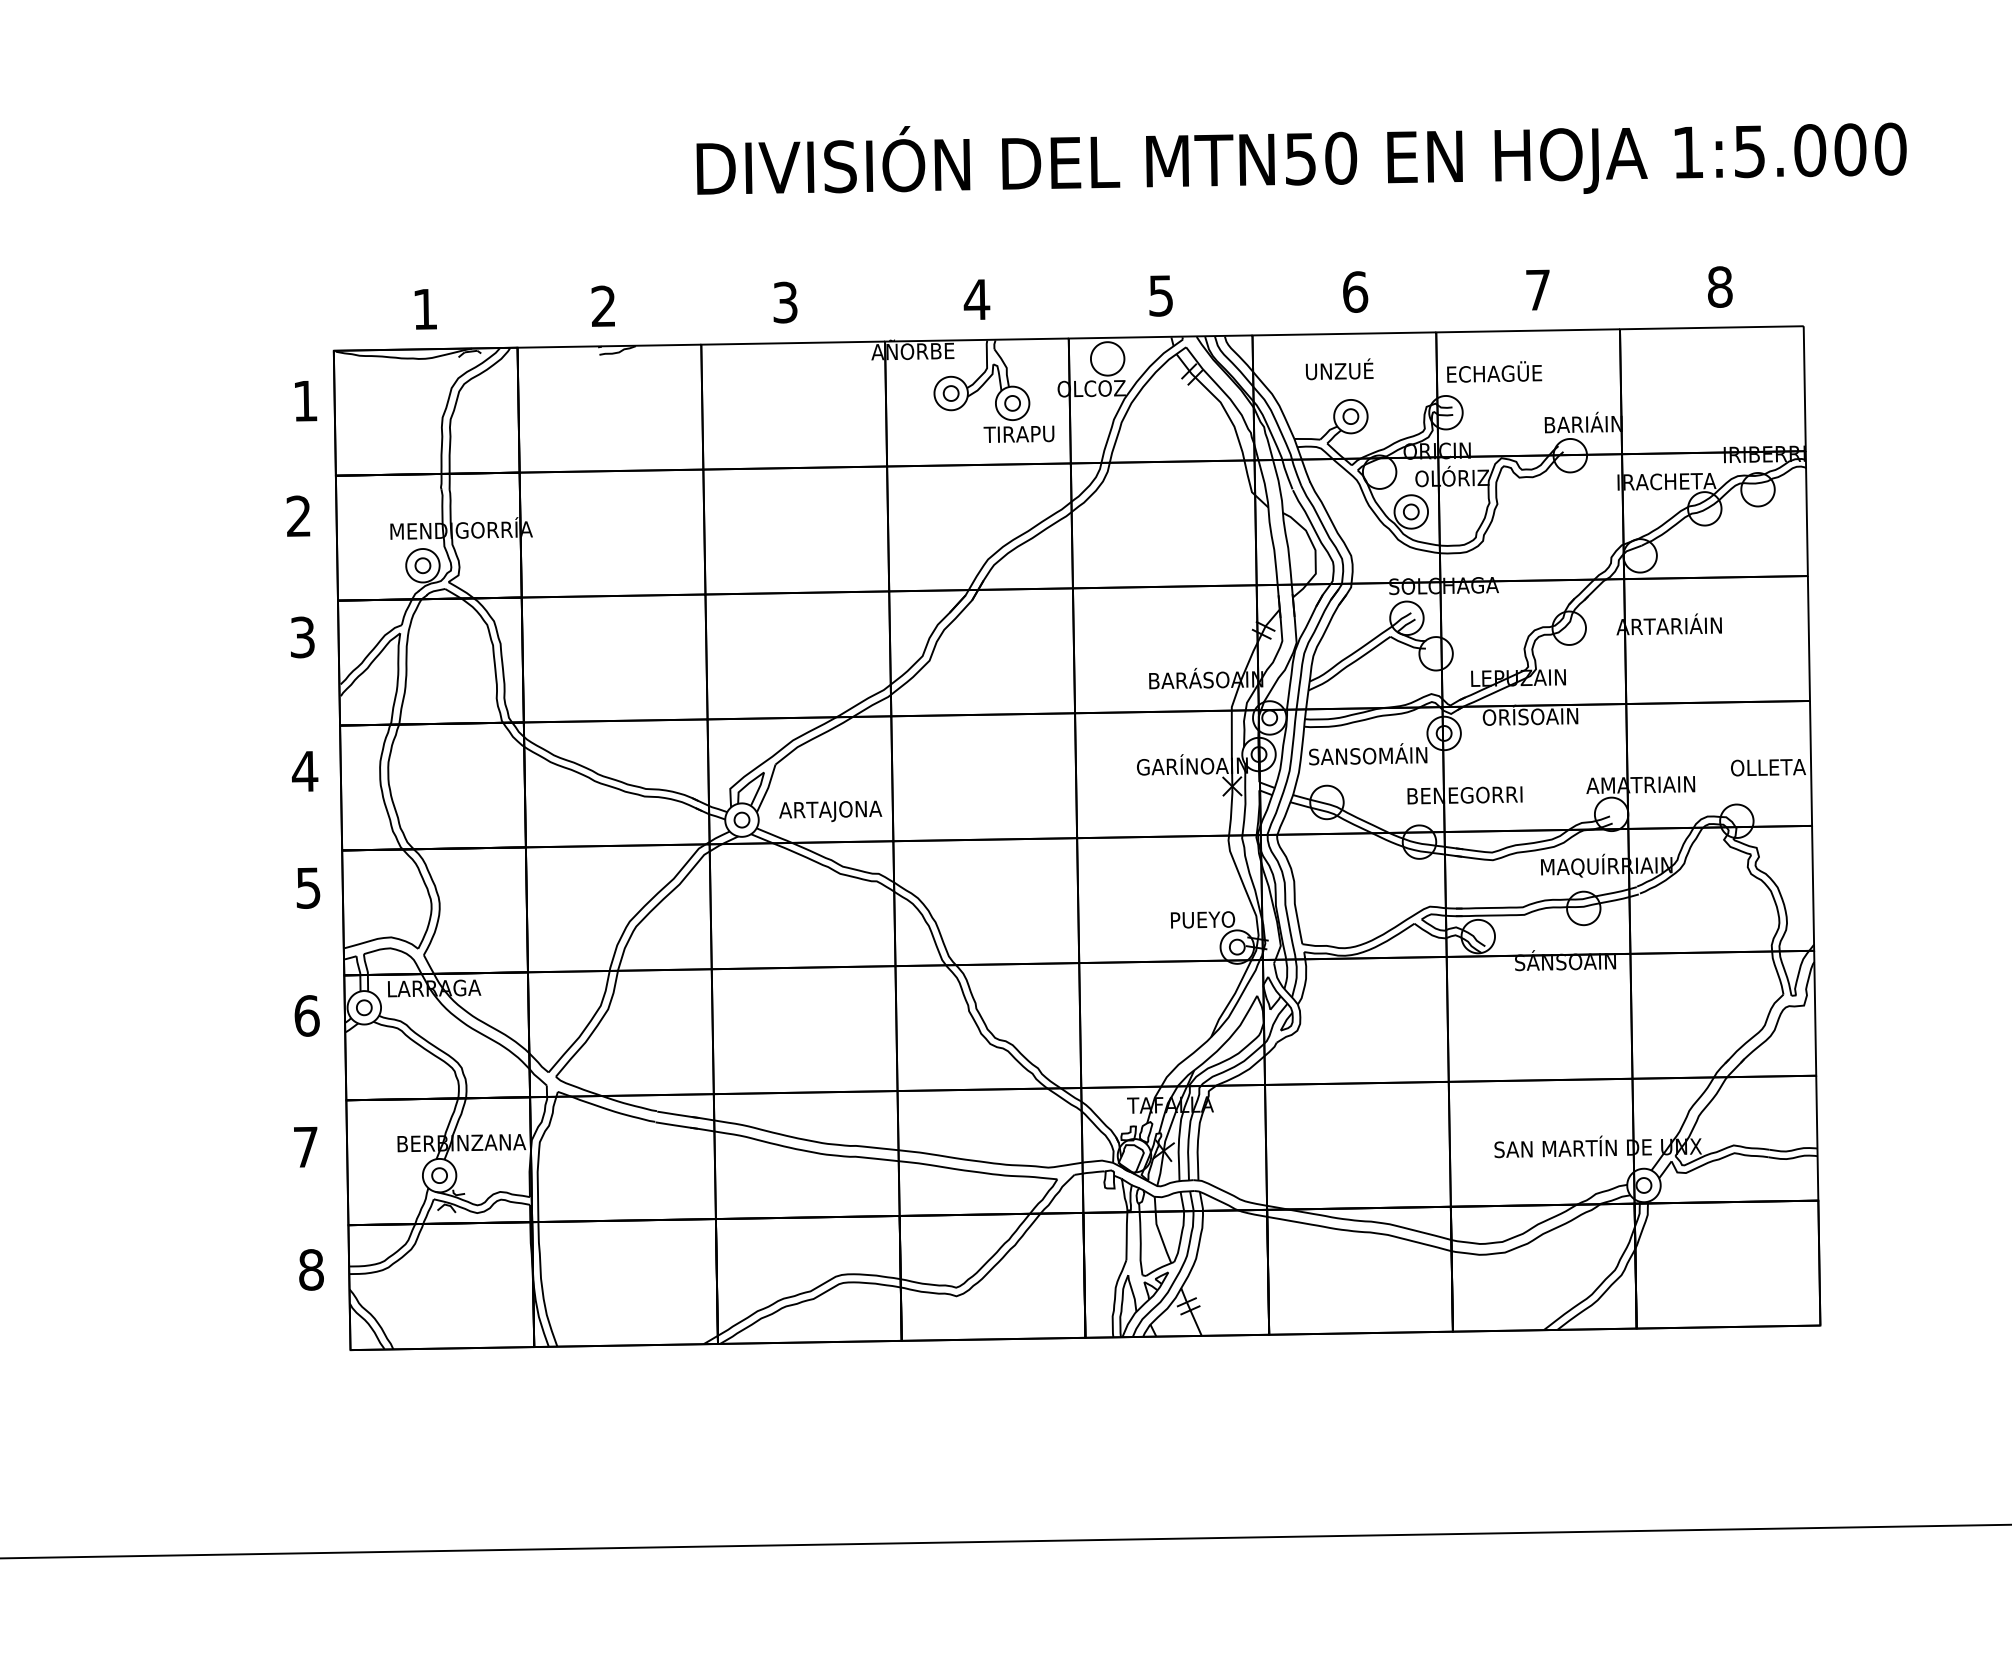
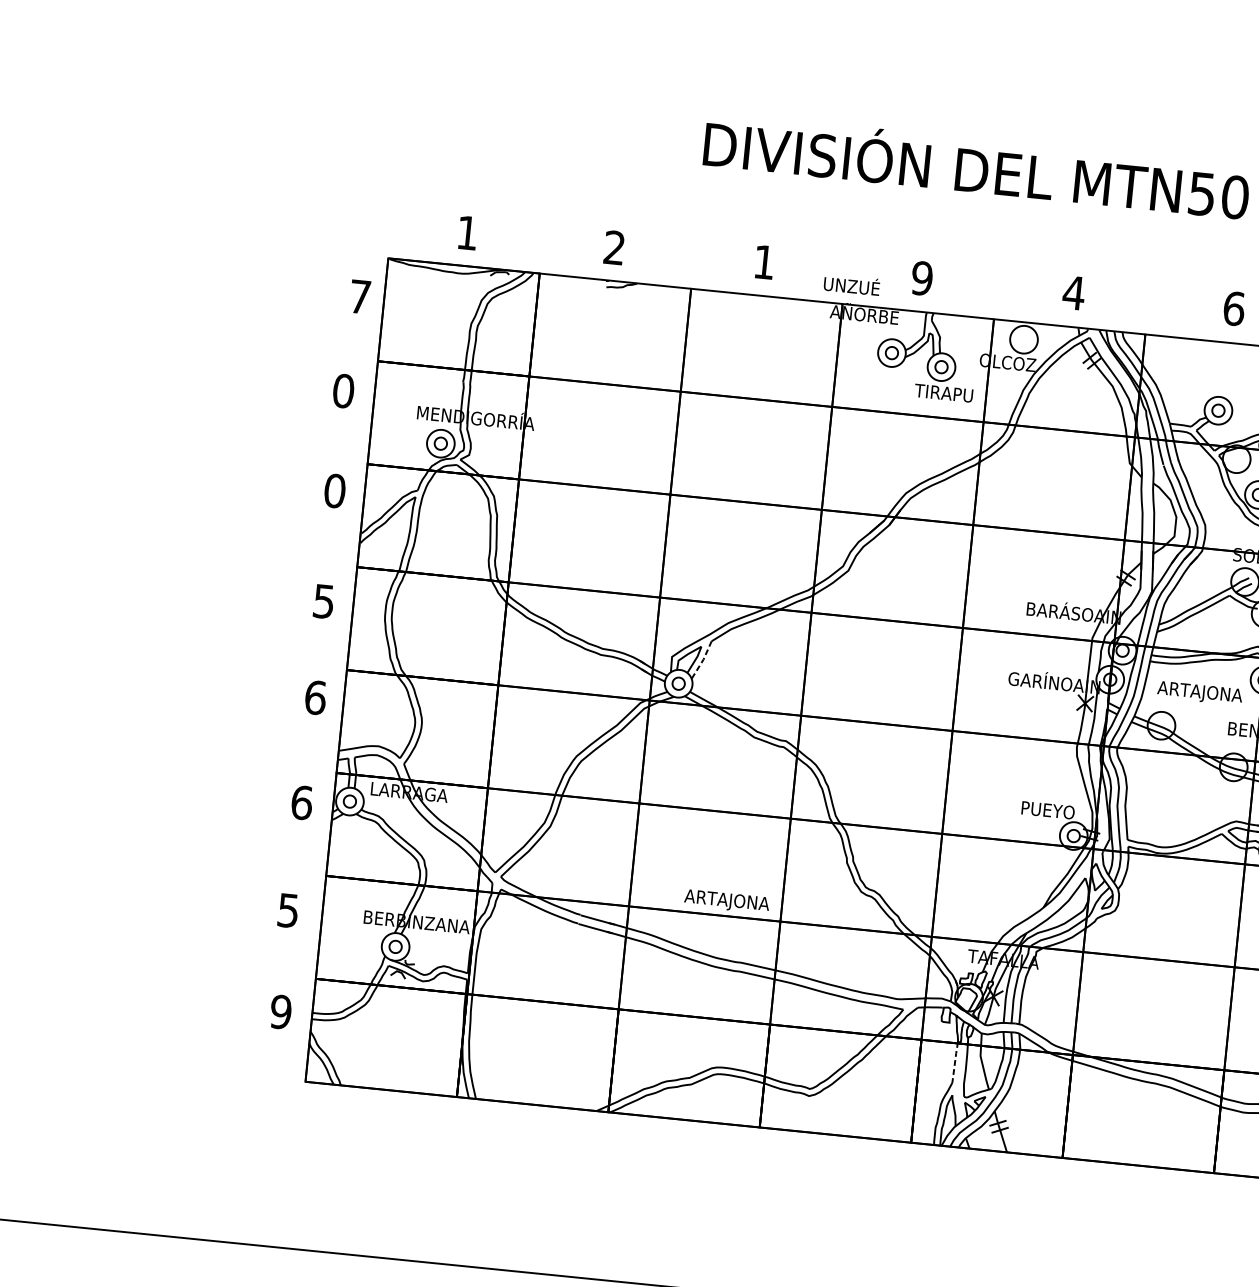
text: (1161, 295) -> (1074, 292), 5 -> 4
text: (976, 299) -> (921, 278), 4 -> 9
text: (785, 302) -> (764, 262), 3 -> 1
text: (1339, 369) -> (851, 285), moved
text: (305, 400) -> (360, 296), 1 -> 7
text: (298, 516) -> (343, 391), 2 -> 0
text: (302, 637) -> (334, 491), 3 -> 0
text: (1368, 755) -> (1200, 691), SANSOMÁIN -> ARTAJONA
text: (304, 771) -> (323, 601), 4 -> 5
line: (767, 788) -> (702, 660), solid -> dashed
text: (830, 810) -> (726, 900), moved
text: (308, 887) -> (315, 697), 5 -> 6
text: (305, 1147) -> (288, 910), 7 -> 5
line: (1126, 1235) -> (954, 1062), solid -> dashed
text: (310, 1269) -> (280, 1011), 8 -> 9

